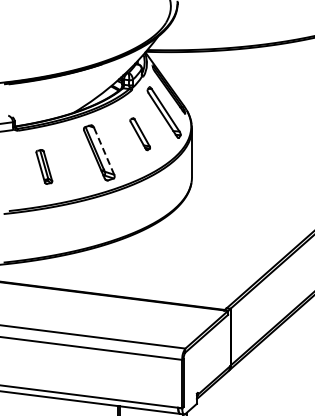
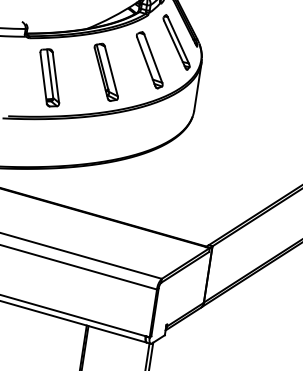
part: (139, 133) -> (149, 59), size x1.67
line: (104, 151) -> (111, 71), dashed -> solid
part: (44, 166) -> (50, 77), size x1.67

